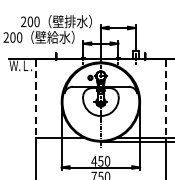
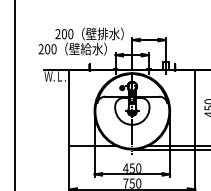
line: (35, 99) -> (69, 108), dashed -> solid
line: (166, 99) -> (195, 108), dashed -> solid

